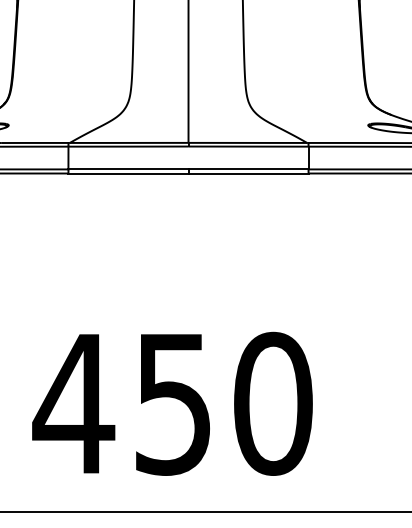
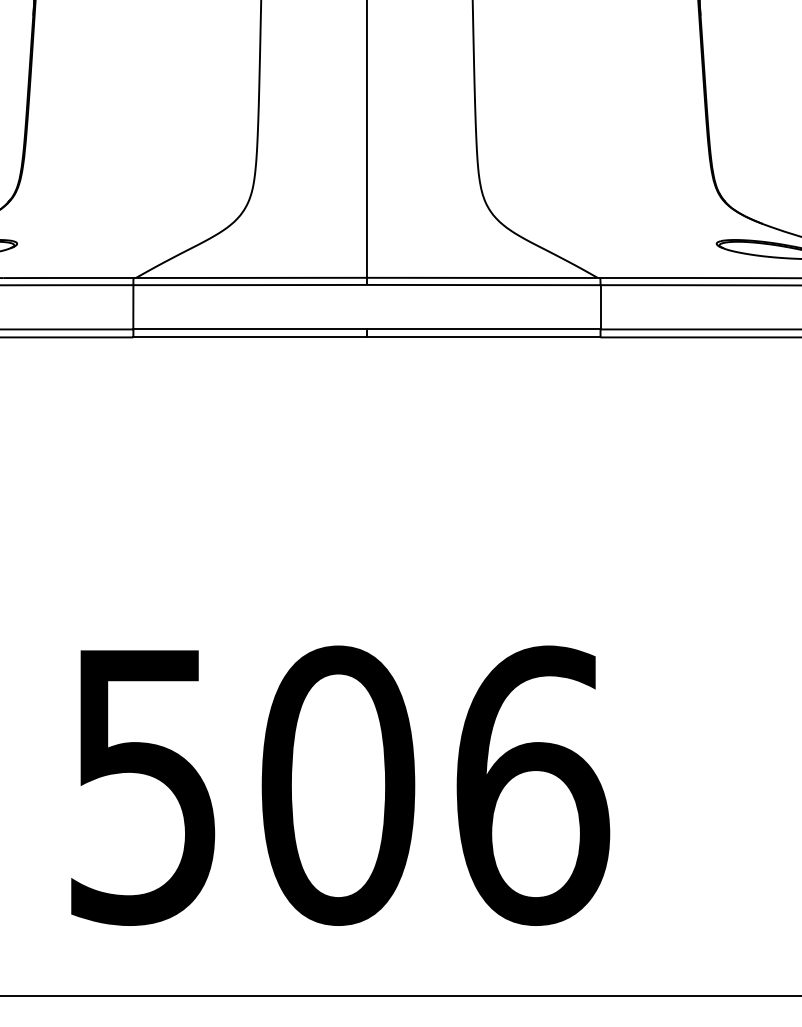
text: (172, 403) -> (335, 784), 450 -> 506

